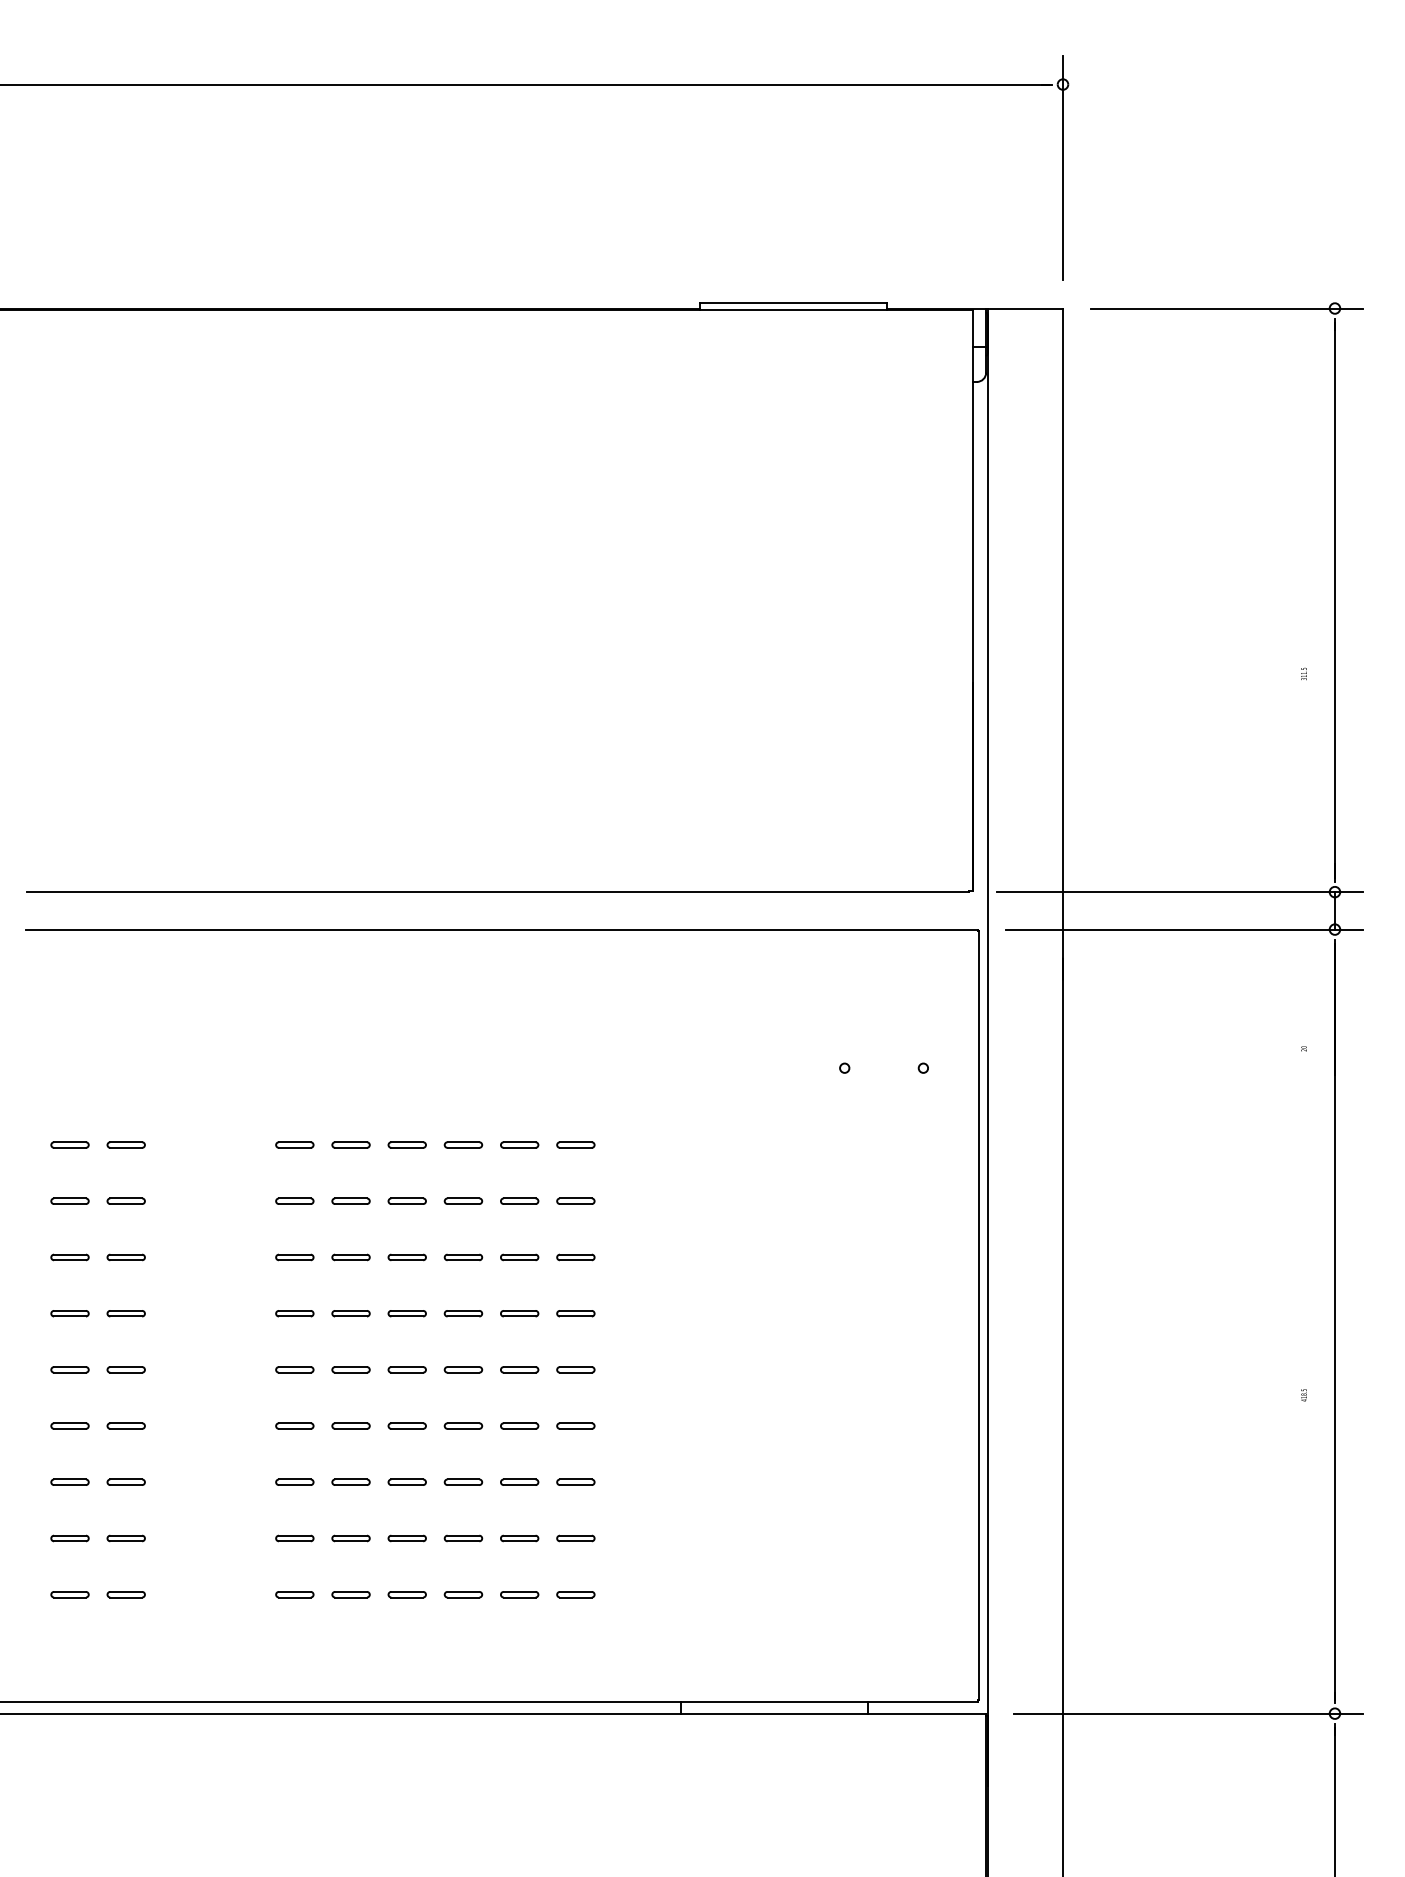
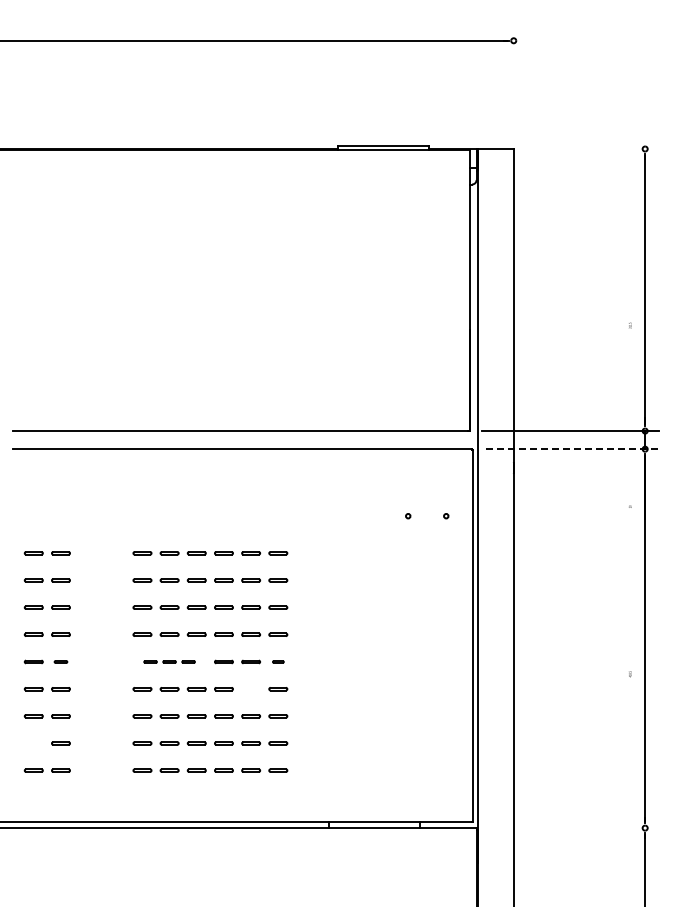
line: (1062, 168) -> (513, 81), removed
line: (1225, 309) -> (592, 149), removed
line: (1184, 930) -> (572, 449), solid -> dashed
part: (125, 1368) -> (60, 661), size x0.7
part: (350, 1368) -> (169, 661), size x0.7
part: (576, 1368) -> (278, 661), size x0.6
line: (518, 1424) -> (250, 688), removed
line: (69, 1536) -> (33, 742), removed
line: (1188, 1714) -> (574, 828), removed

